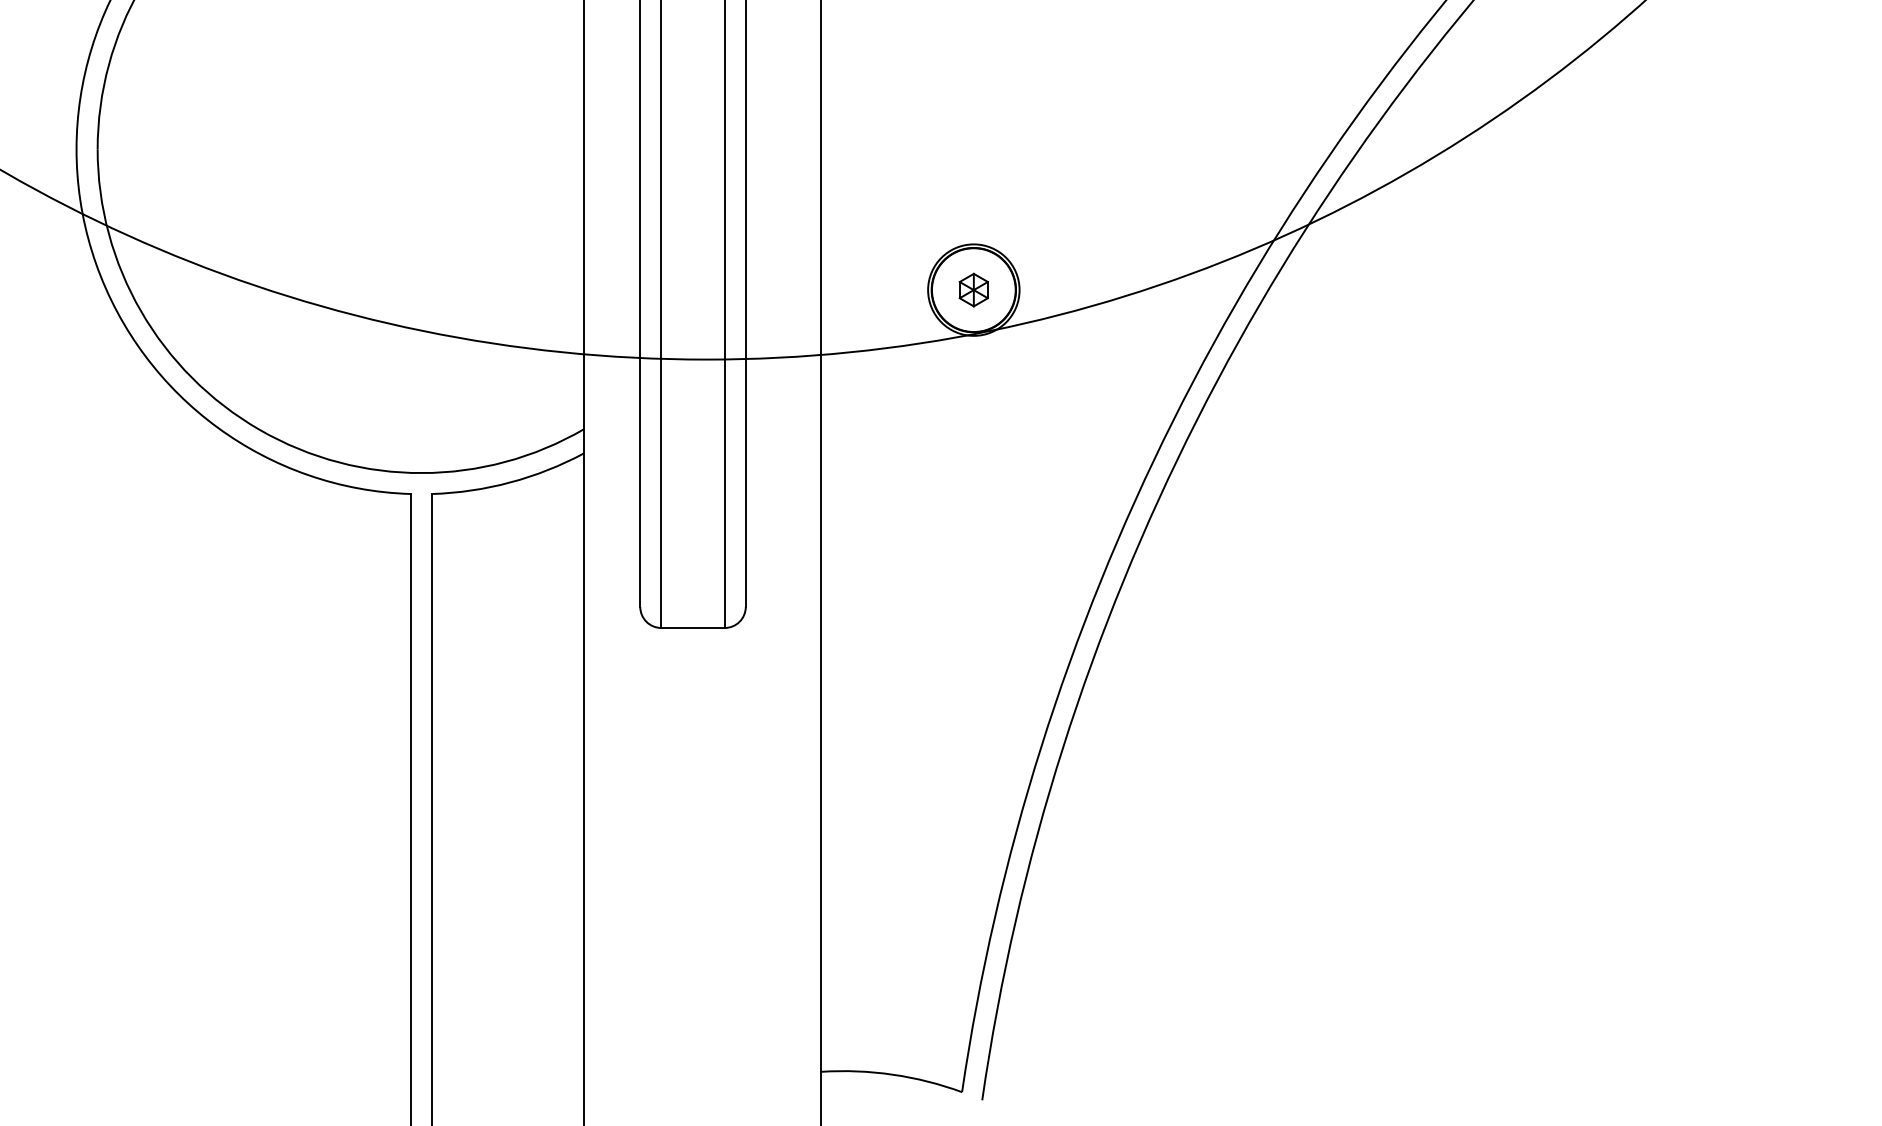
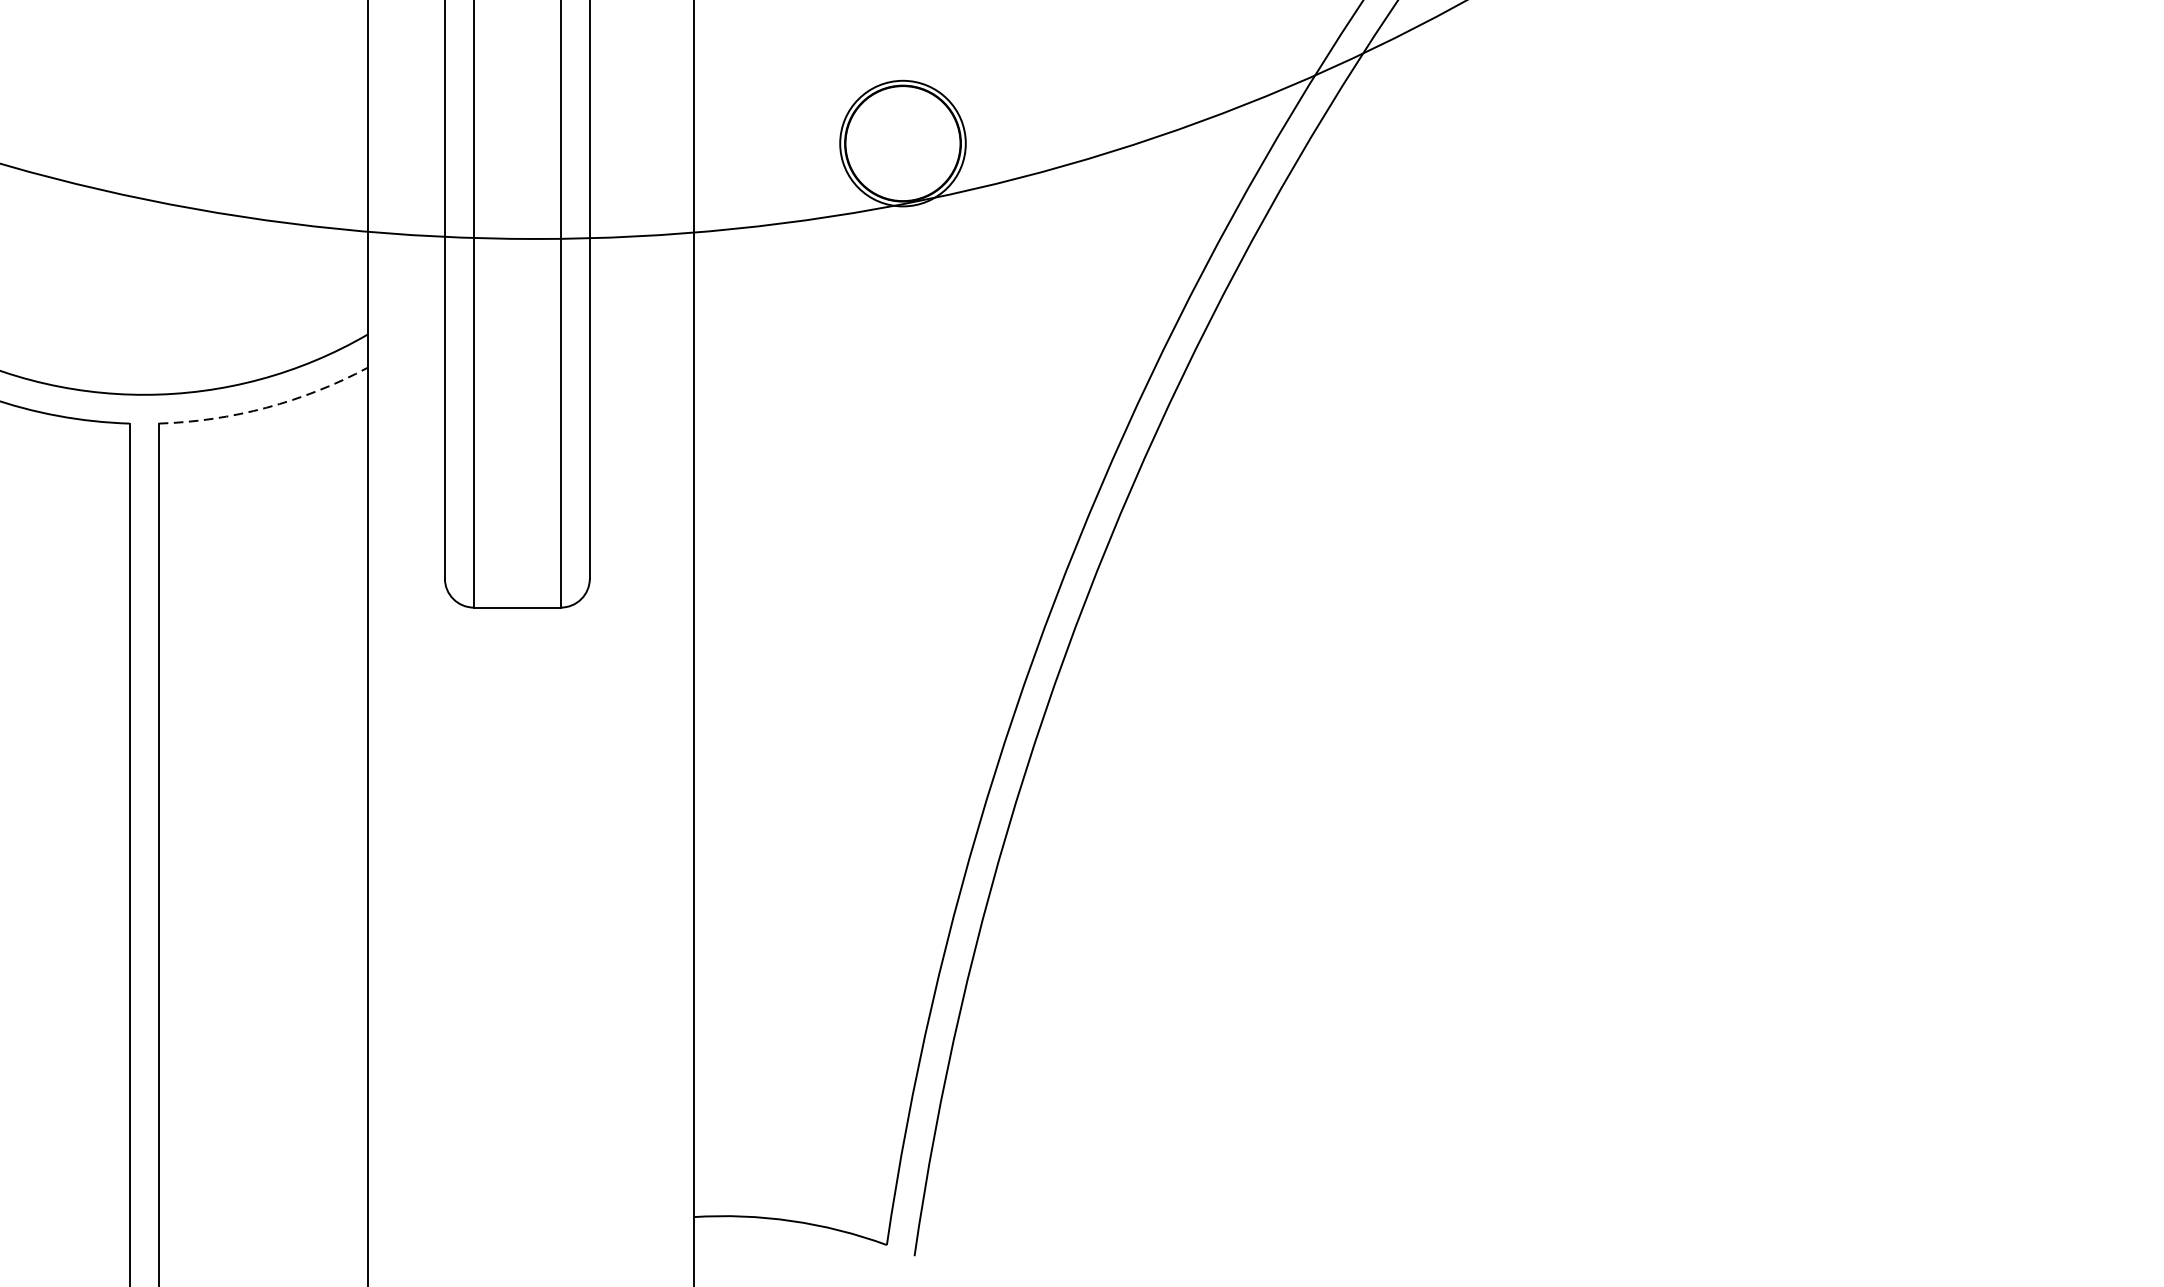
part: (973, 289) -> (902, 142), removed
arc: (510, 482) -> (266, 407), solid -> dashed

